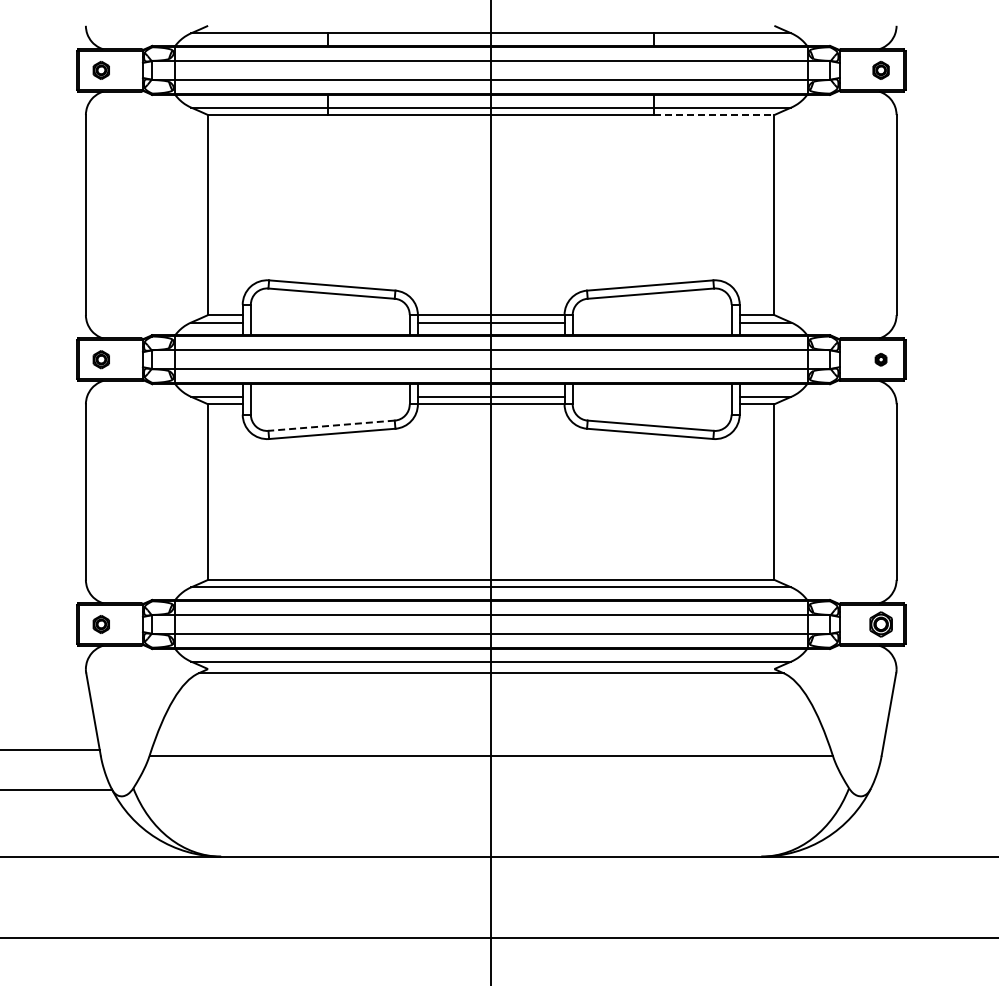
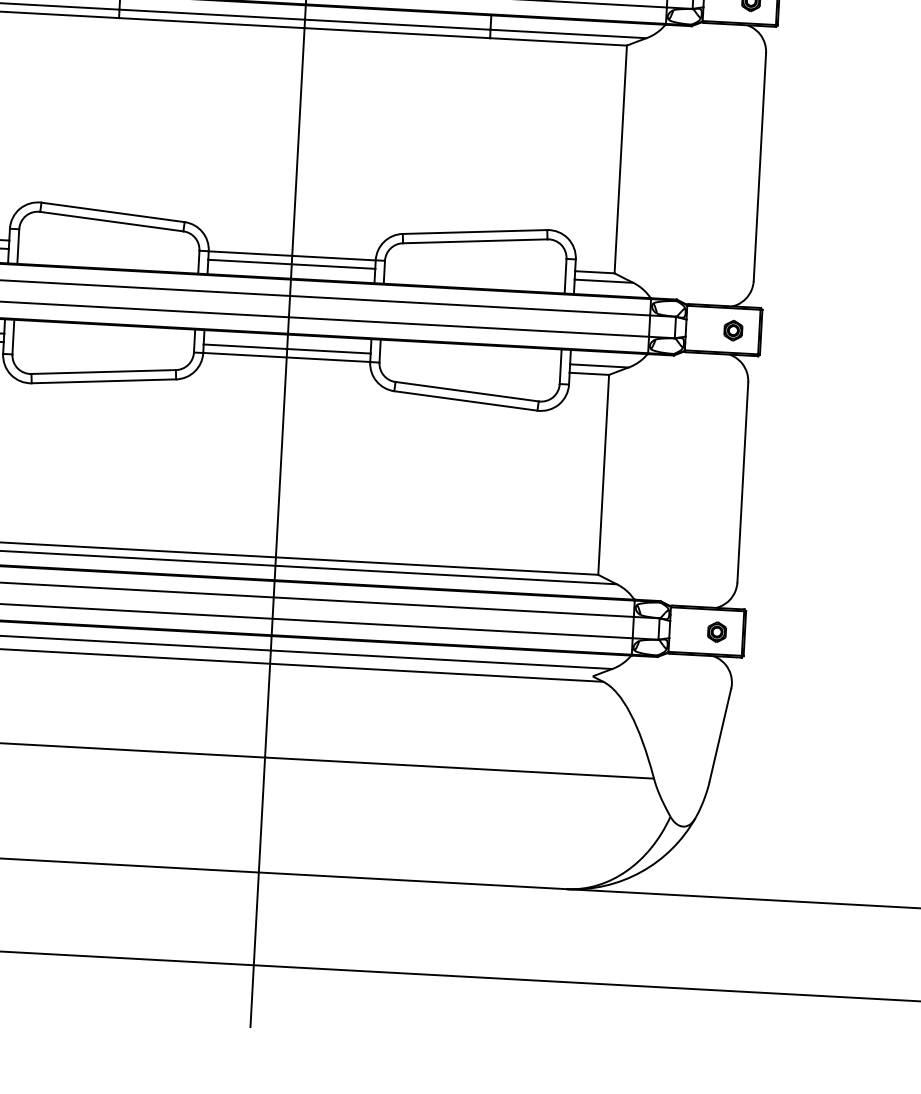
line: (714, 115) -> (558, 42), dashed -> solid
part: (880, 359) -> (732, 330), size x1.43
line: (331, 425) -> (103, 371), dashed -> solid
part: (880, 624) -> (716, 632), size x0.71

